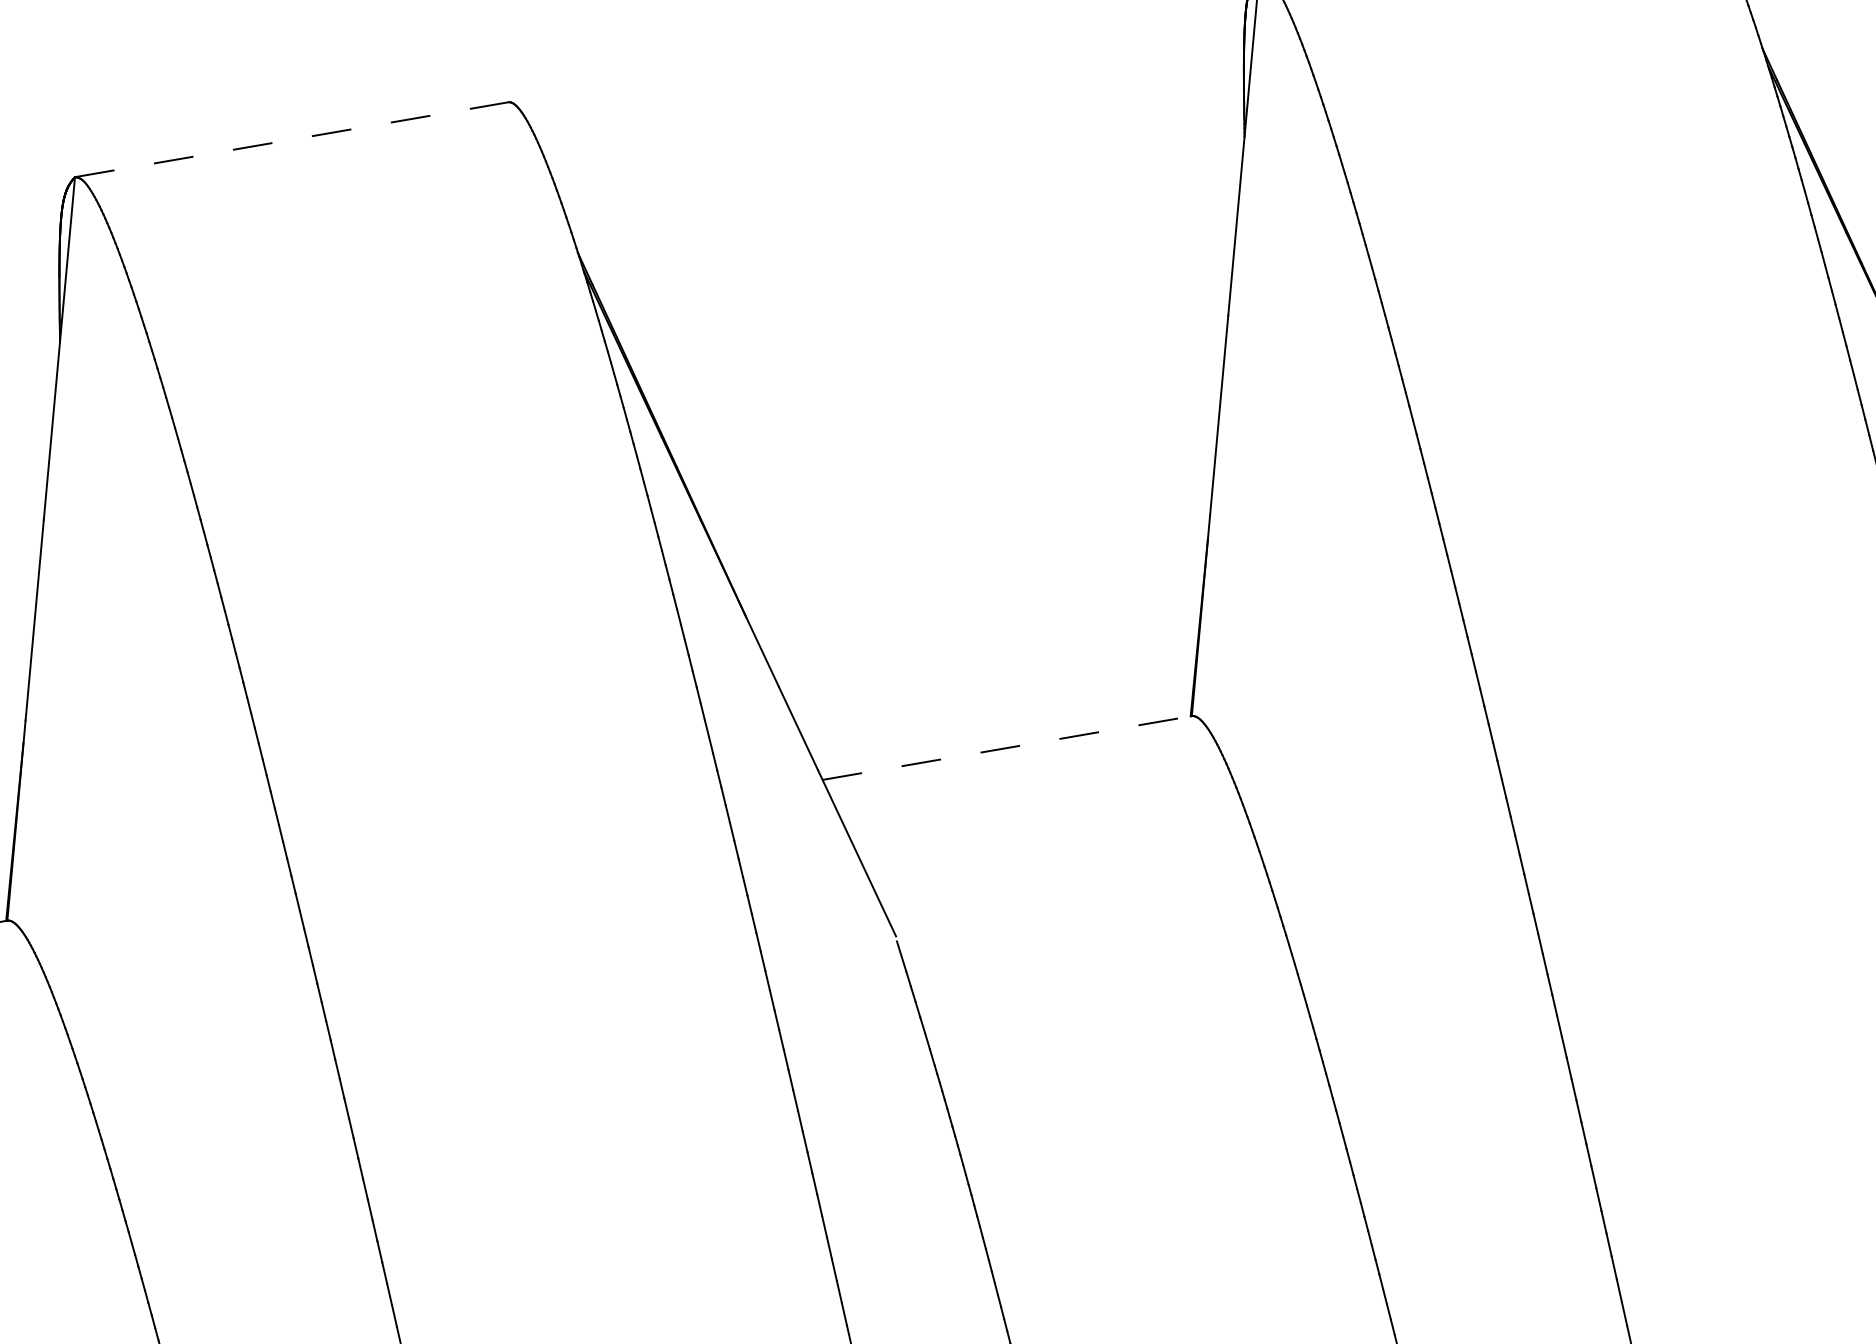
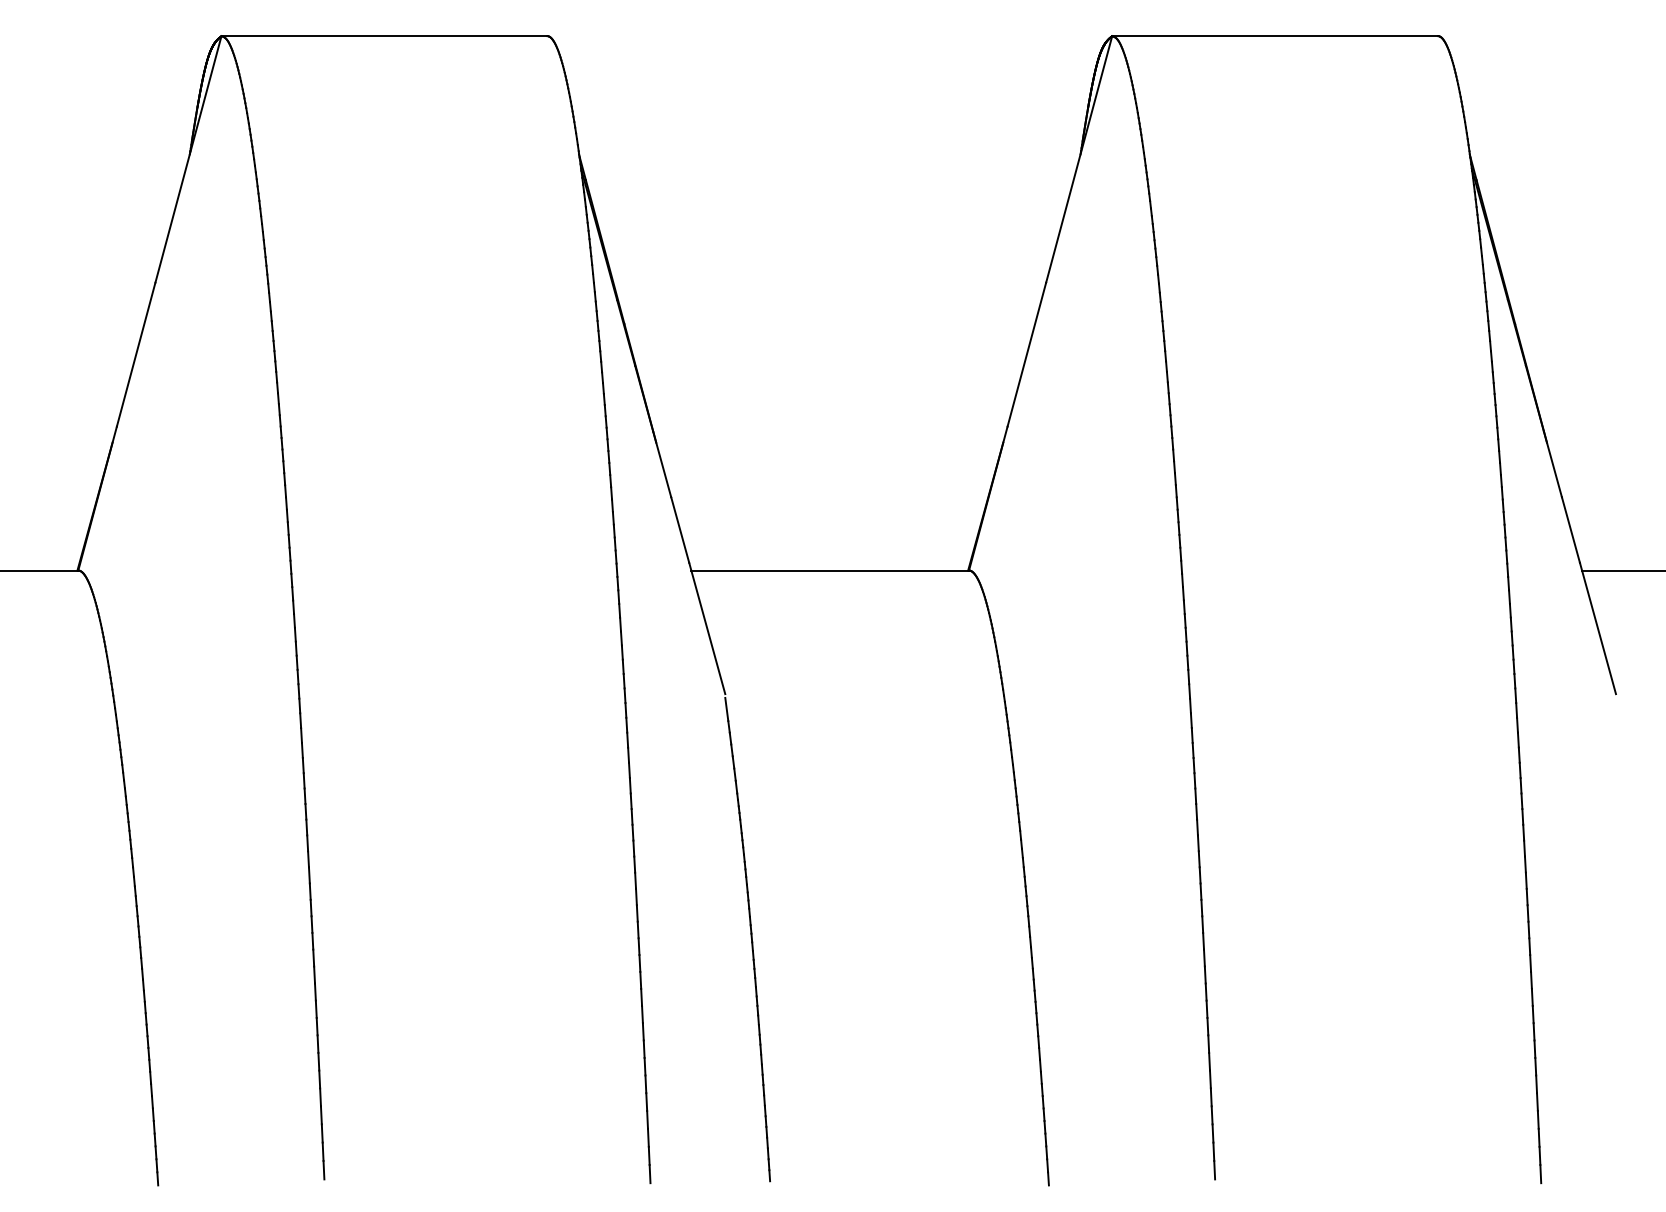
line: (291, 140) -> (384, 36), dashed -> solid
line: (1007, 747) -> (830, 570), dashed -> solid

